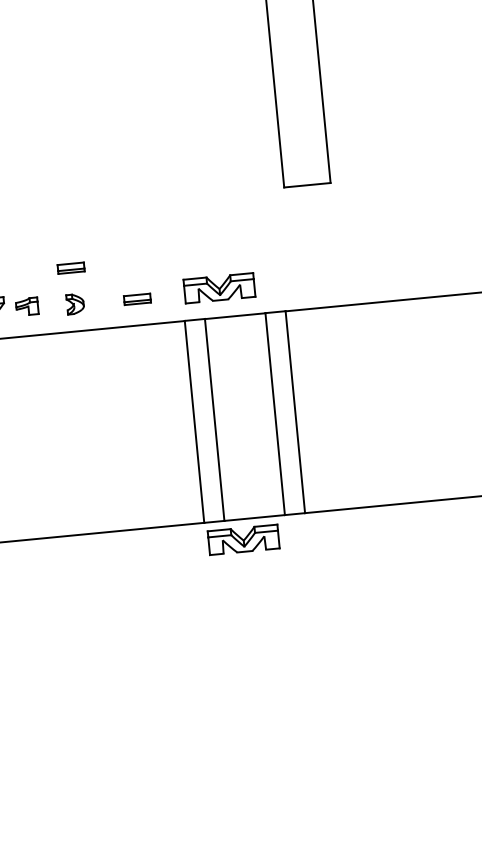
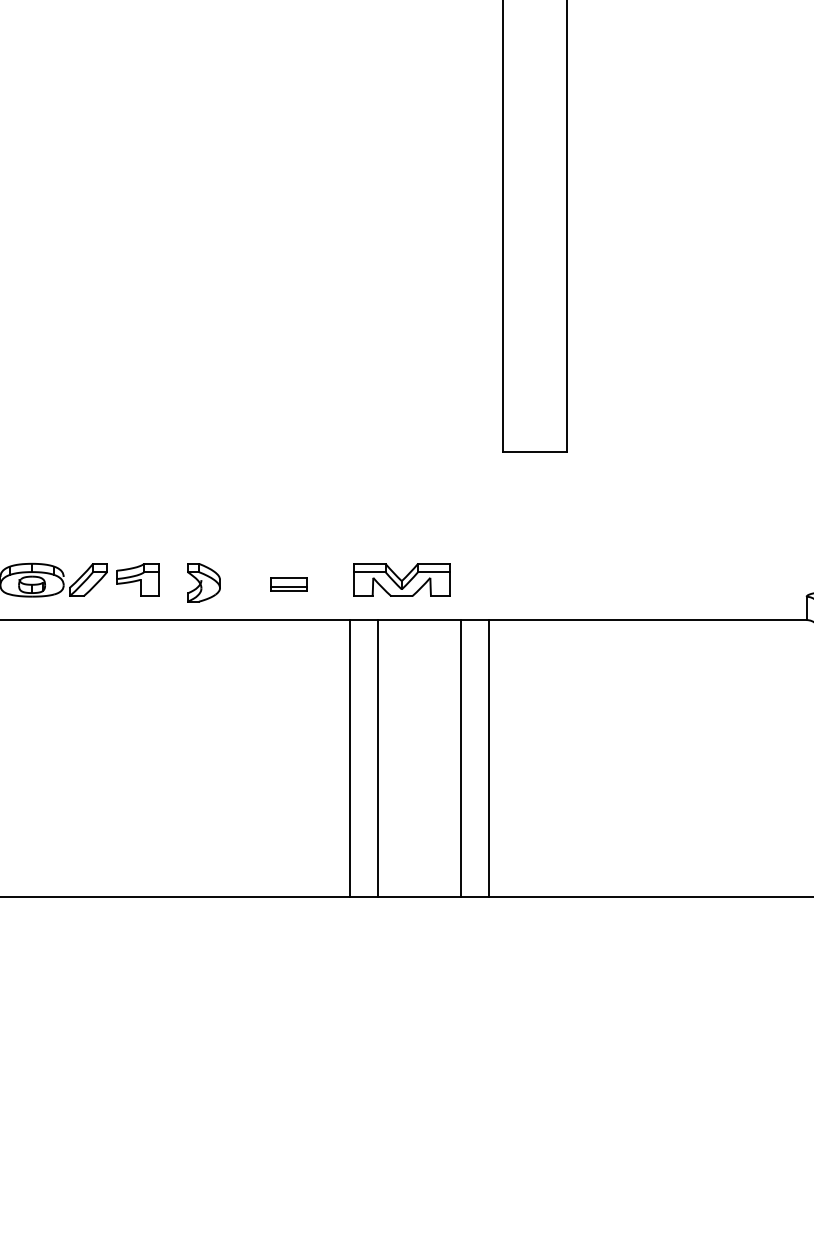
part: (70, 268) -> (202, 533), removed
part: (75, 303) -> (203, 582), size x1.43
part: (26, 306) -> (137, 579), size x1.43
part: (243, 539) -> (401, 924), removed

